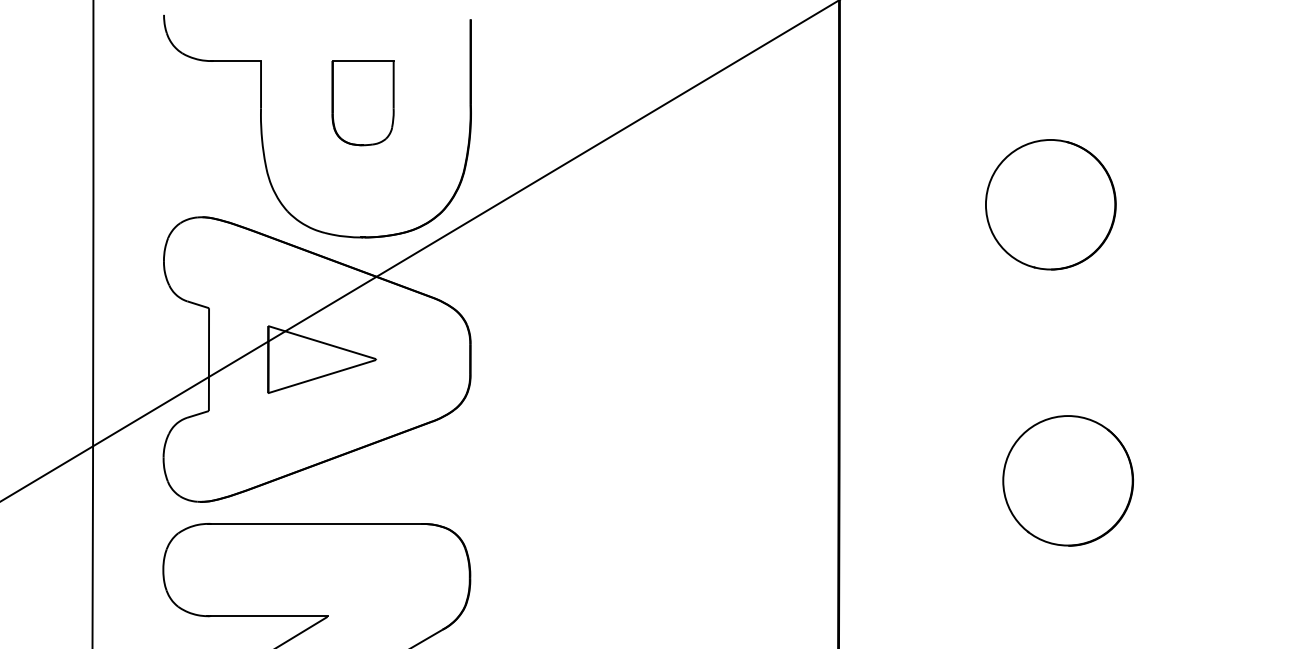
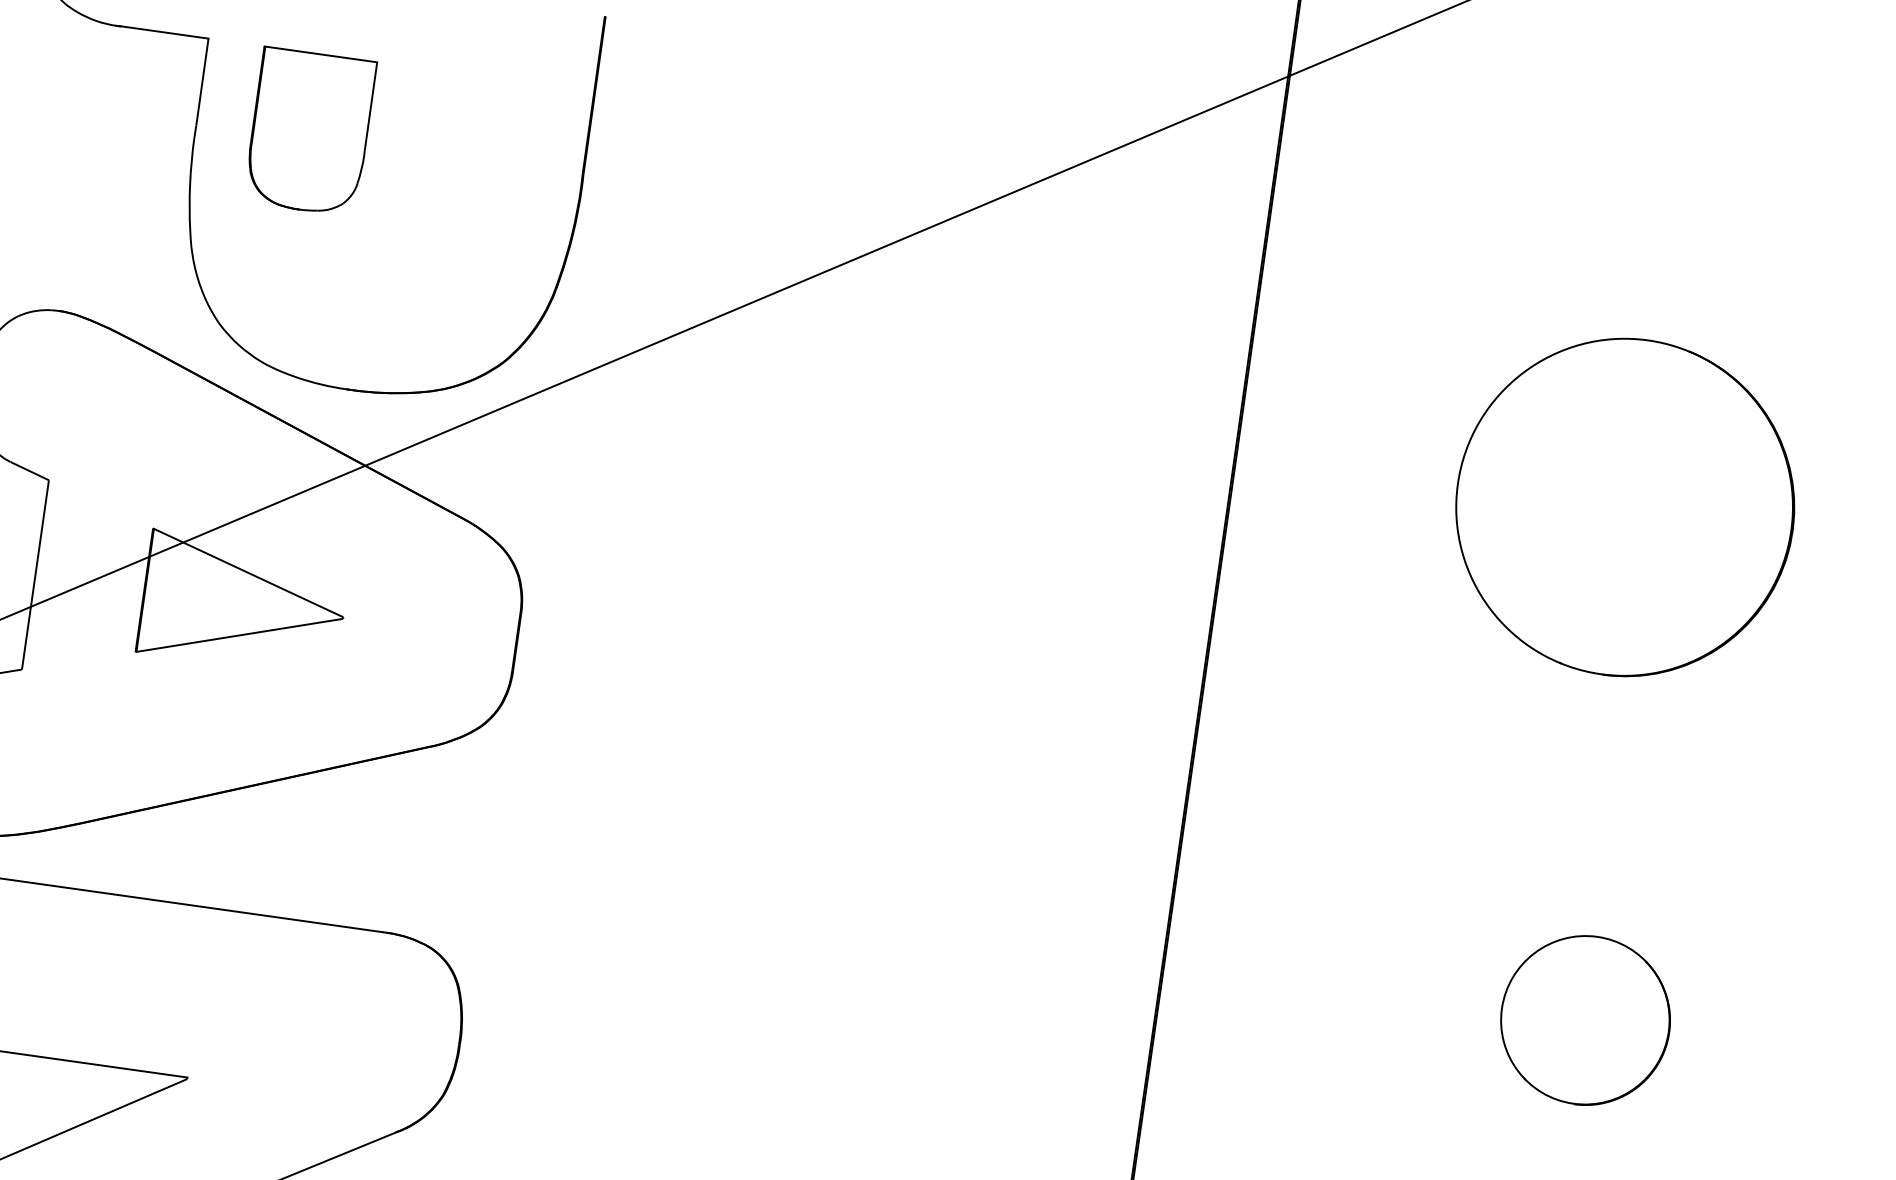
part: (362, 103) -> (308, 132), moved
part: (1050, 204) -> (1624, 507), size x1.4
part: (1067, 480) -> (1584, 1019), size x0.7

